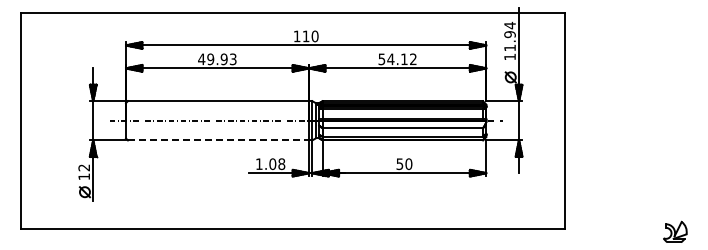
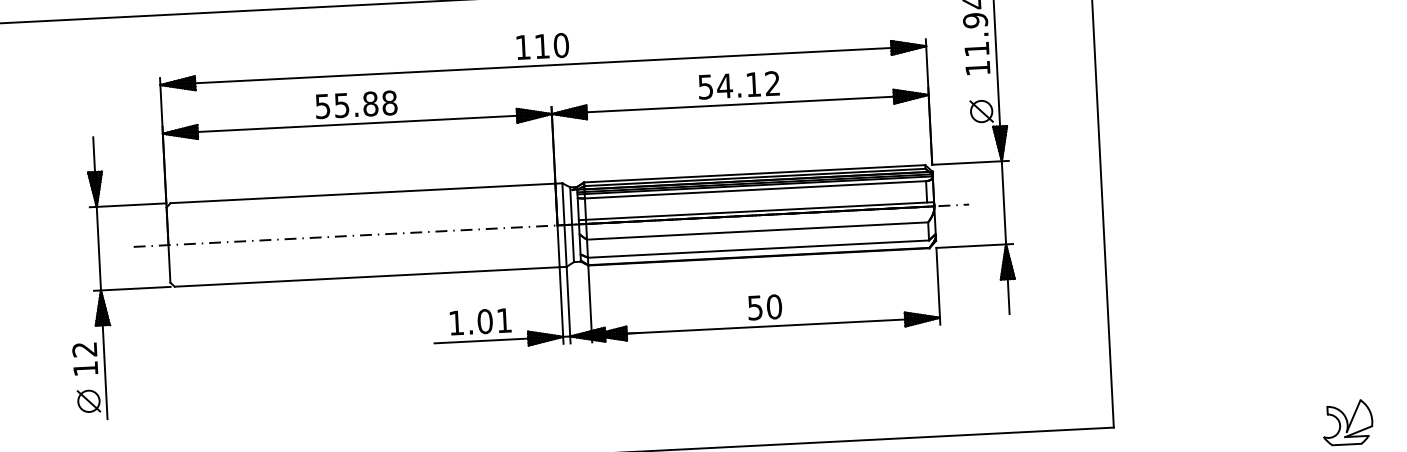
text: (217, 59) -> (356, 105), 49.93 -> 55.88
line: (218, 140) -> (367, 277), dashed -> solid
text: (281, 164) -> (503, 321), 1.08 -> 1.01

